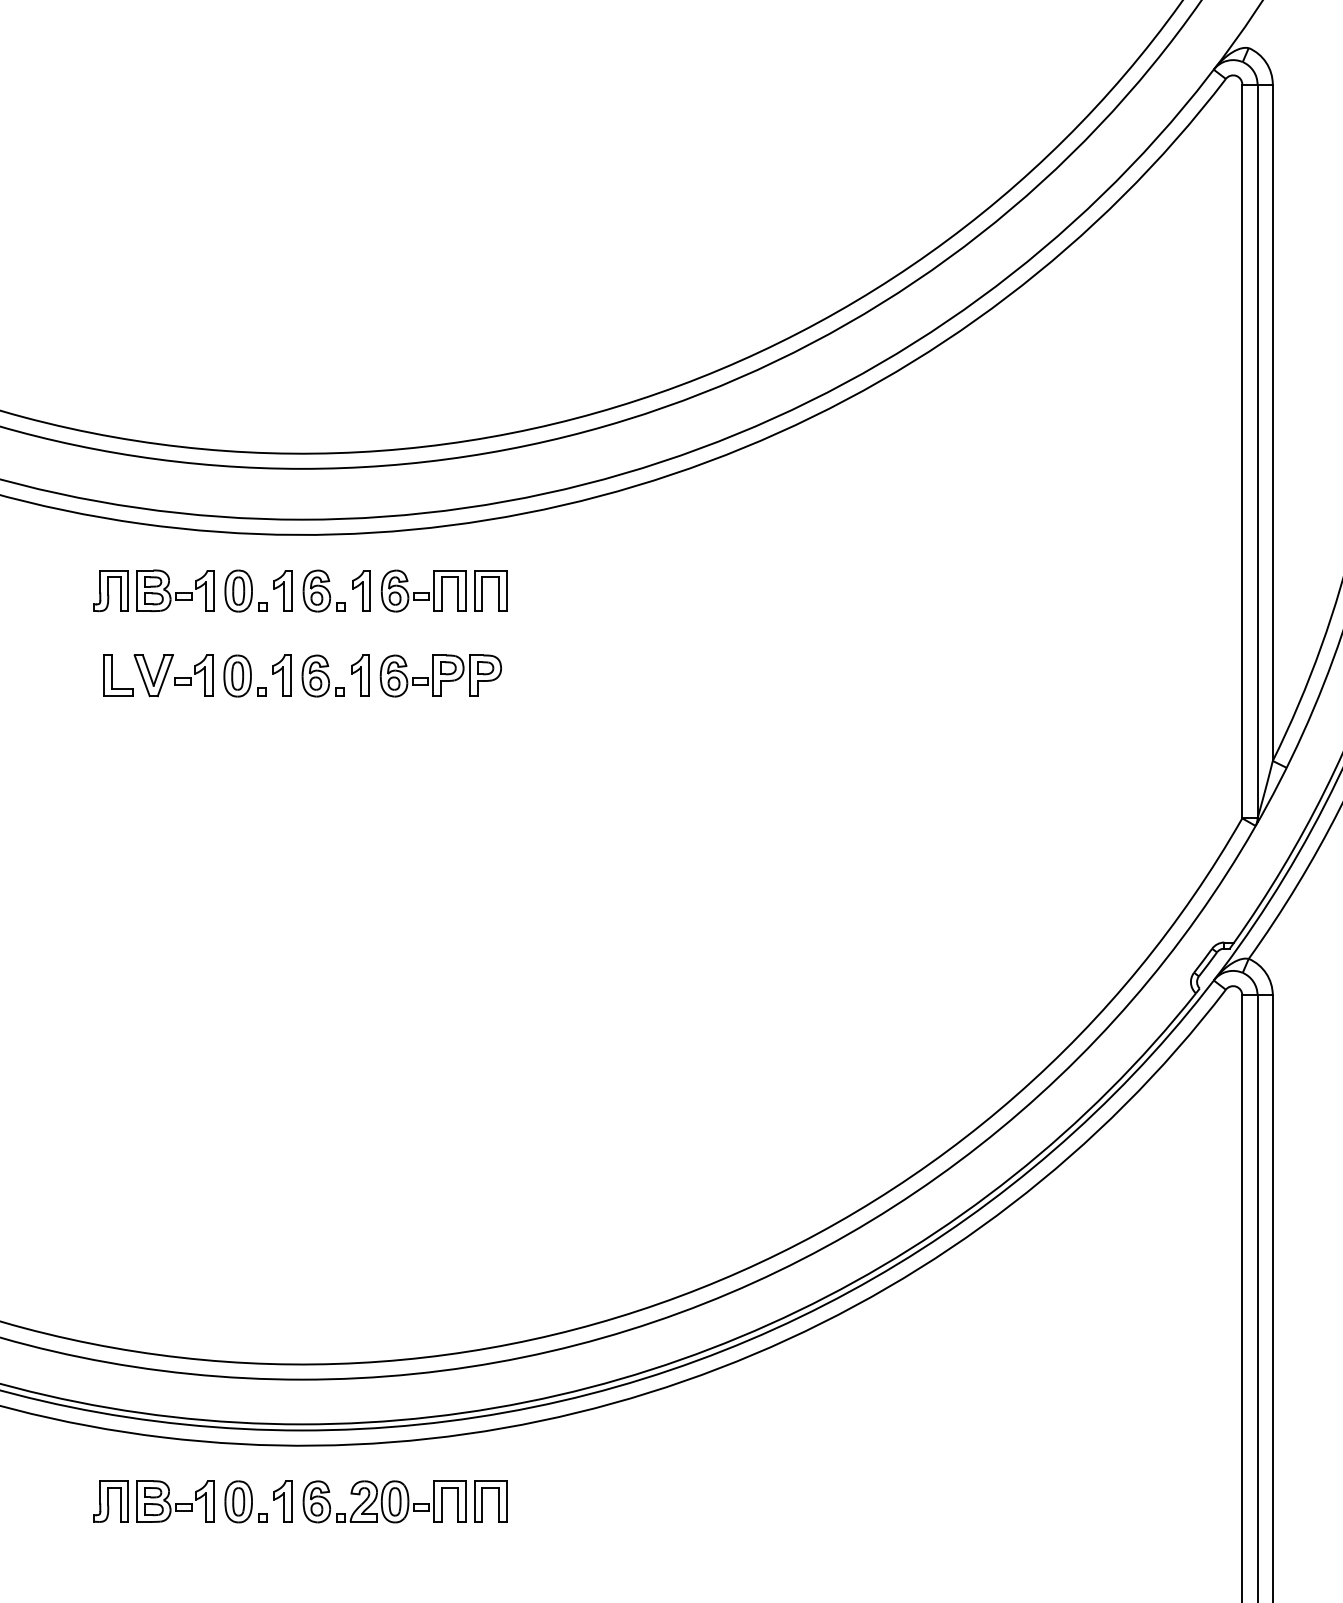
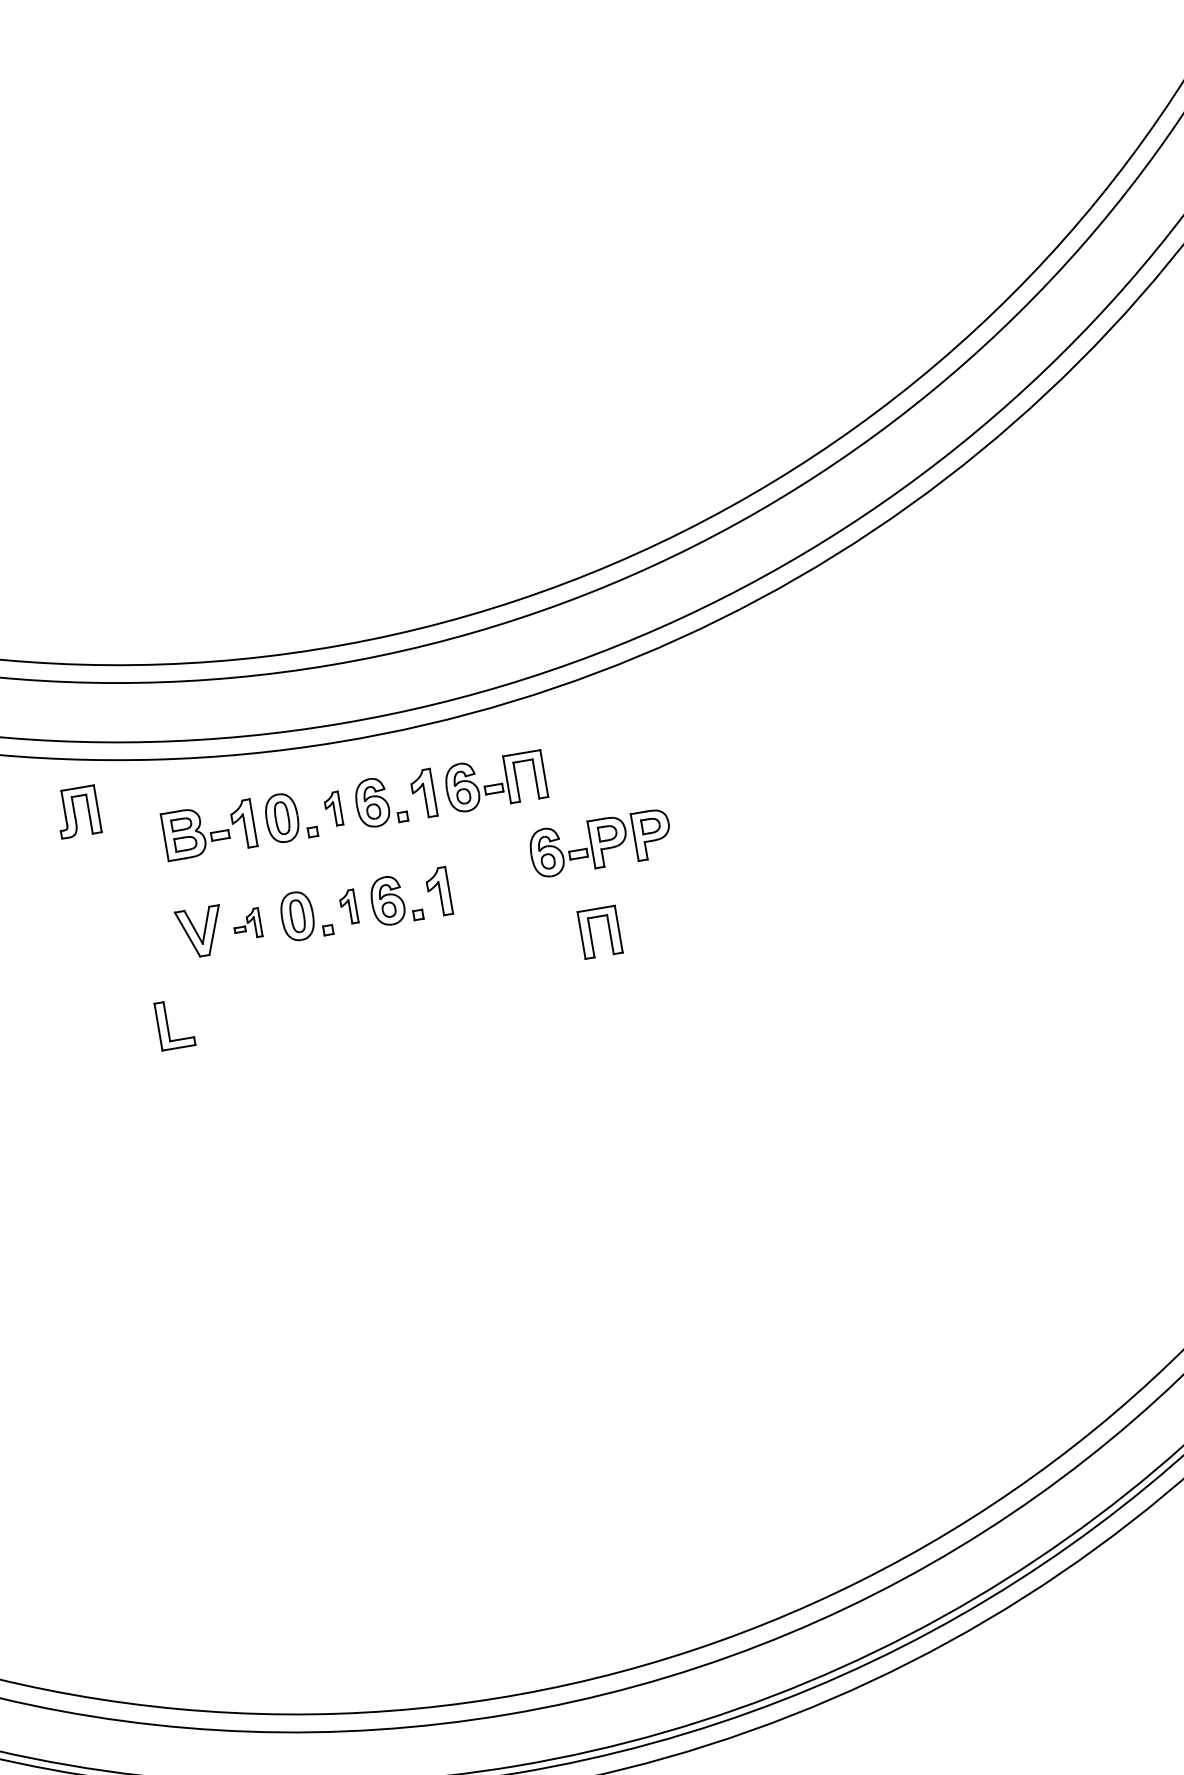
part: (110, 590) -> (77, 811), moved
part: (282, 590) -> (332, 808), size x0.7
part: (482, 590) -> (590, 933), moved
part: (118, 675) -> (174, 1024), moved
part: (193, 675) -> (246, 924), size x0.6
part: (281, 675) -> (347, 907), size x0.7
part: (440, 675) -> (600, 843), moved

